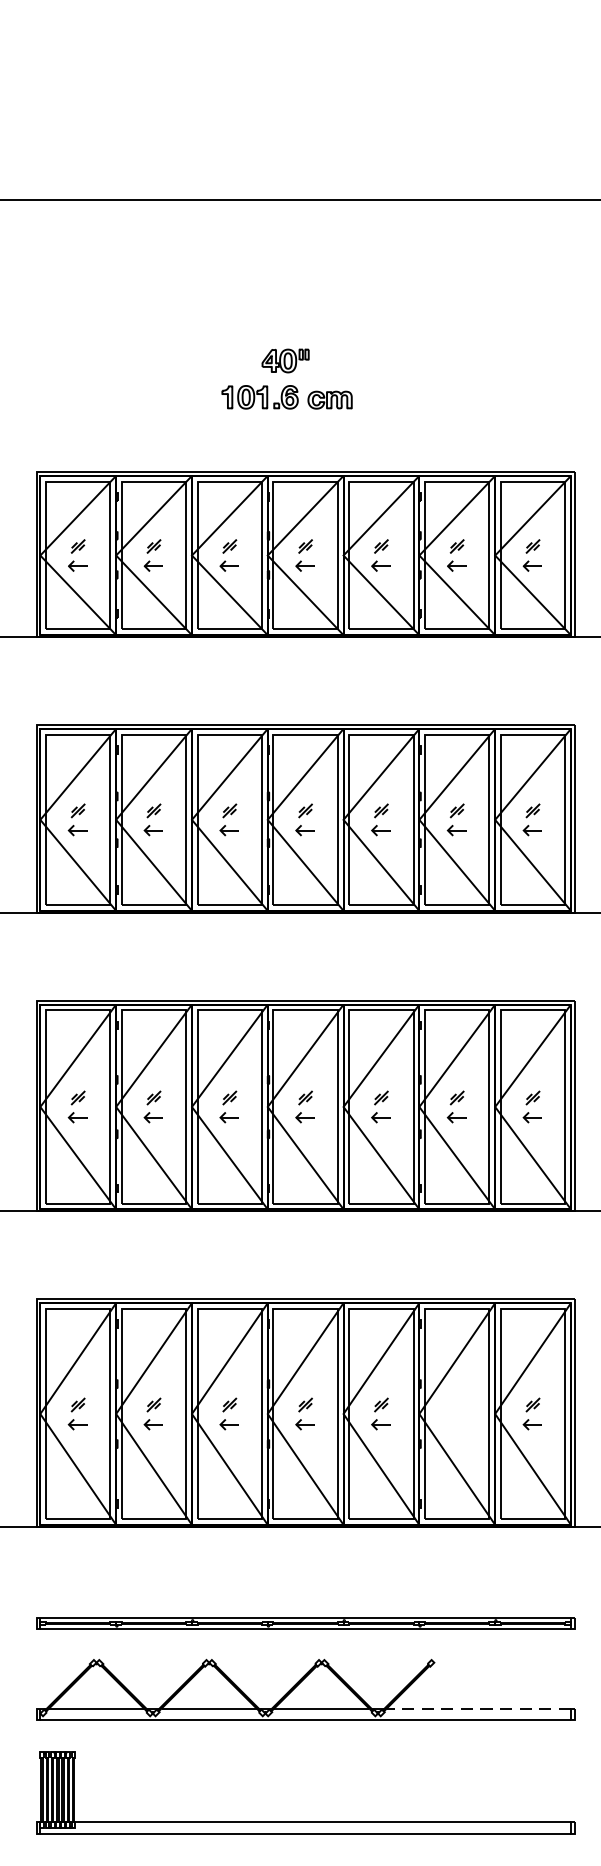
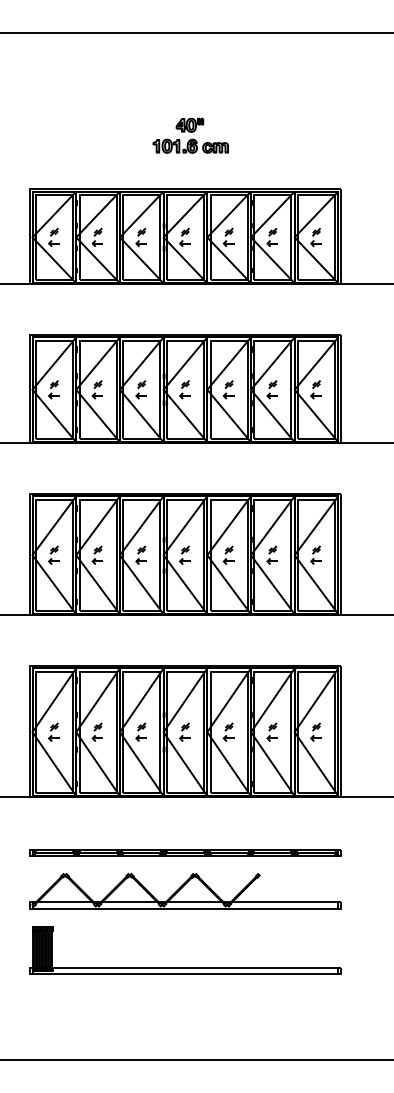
part: (286, 378) -> (190, 135), moved
part: (454, 1412) -> (271, 731), added
line: (477, 1709) -> (284, 902), dashed -> solid

